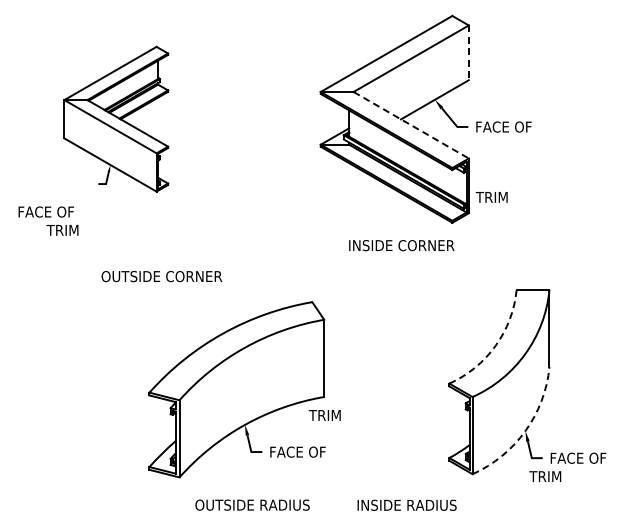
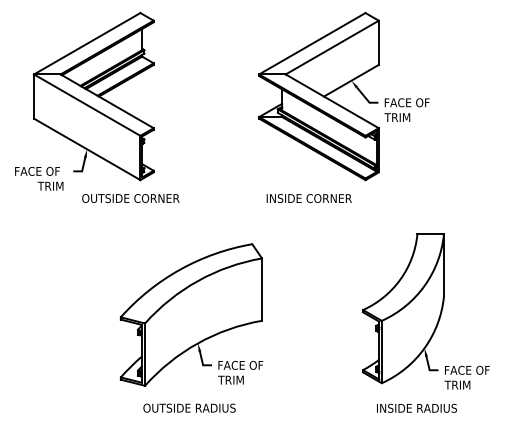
line: (468, 53) -> (378, 43), dashed -> solid
part: (116, 118) -> (94, 95), size x1.43
line: (411, 125) -> (332, 101), dashed -> solid
text: (491, 197) -> (397, 117), moved
text: (401, 245) -> (309, 198), moved
text: (161, 276) -> (130, 198), moved
arc: (495, 345) -> (400, 279), dashed -> solid
text: (324, 415) -> (230, 380), moved
arc: (525, 430) -> (424, 347), dashed -> solid
text: (545, 476) -> (457, 385), moved
text: (252, 504) -> (189, 407), moved
text: (406, 504) -> (416, 407), moved

